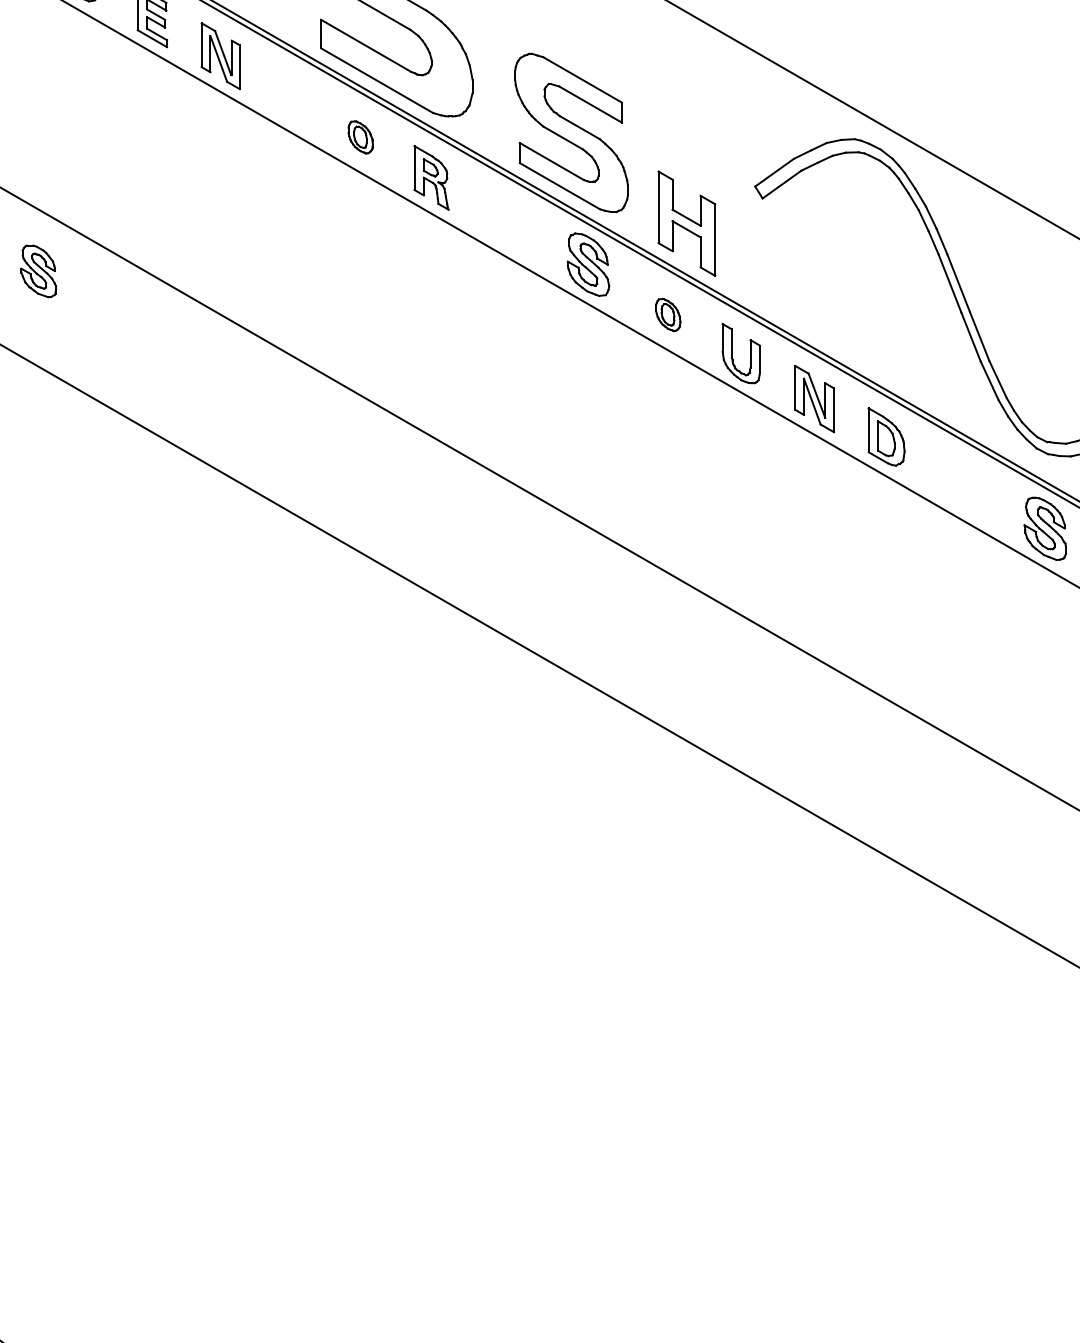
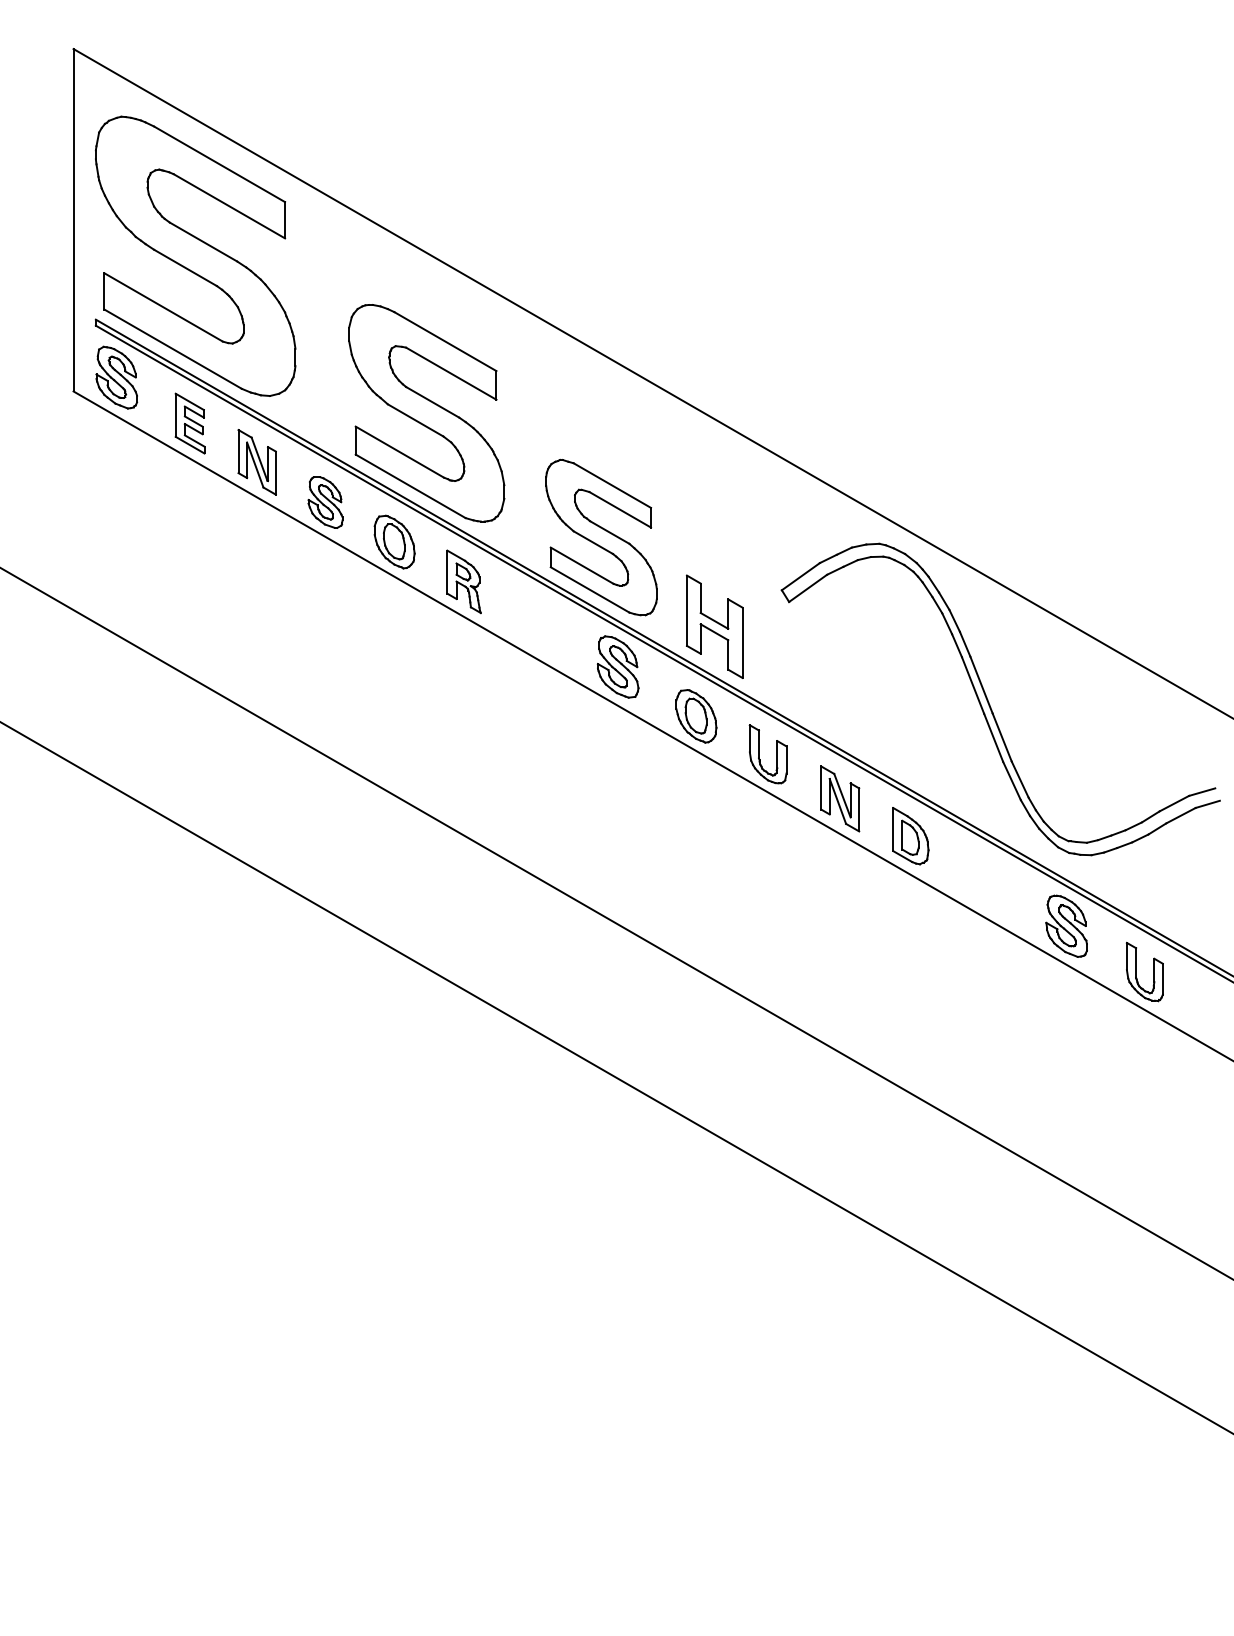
part: (360, 136) -> (394, 541), size x1.67
part: (38, 271) -> (325, 502), moved
part: (668, 315) -> (696, 716), size x1.67

